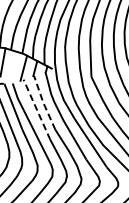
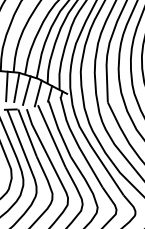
line: (12, 65) -> (26, 90), added
line: (43, 102) -> (58, 128), dashed -> solid
line: (36, 110) -> (51, 136), dashed -> solid

